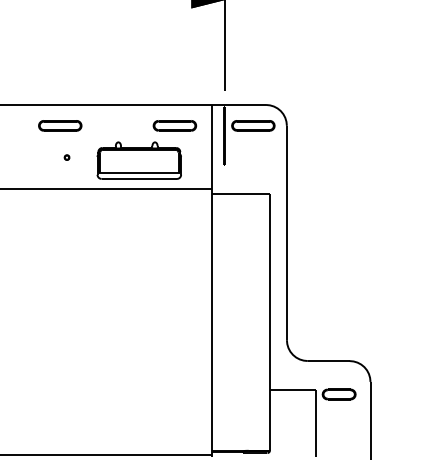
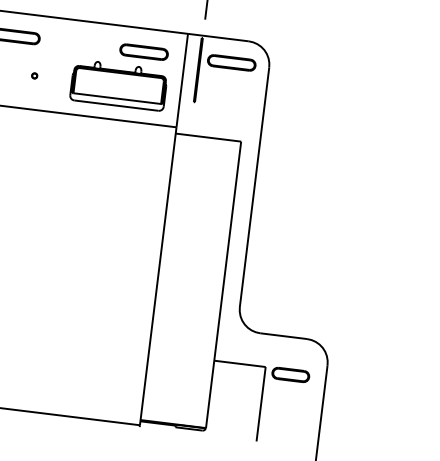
part: (66, 157) -> (34, 75), moved
part: (138, 160) -> (118, 84), moved

